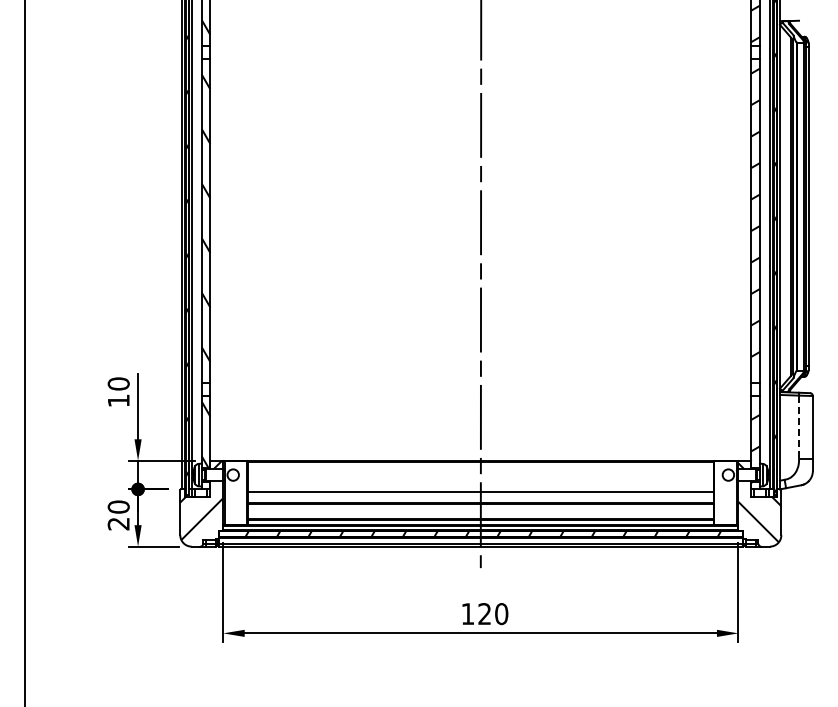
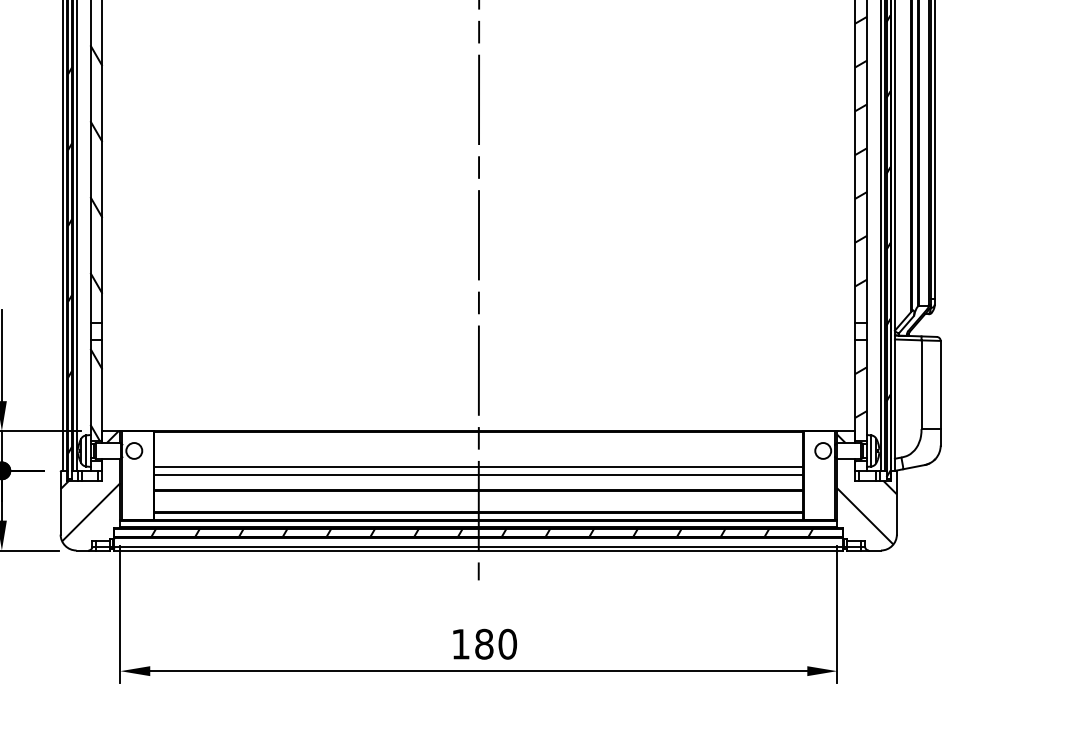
line: (799, 427) -> (922, 384), dashed -> solid
line: (480, 486) -> (478, 466), added
text: (484, 614) -> (483, 644), 120 -> 180

